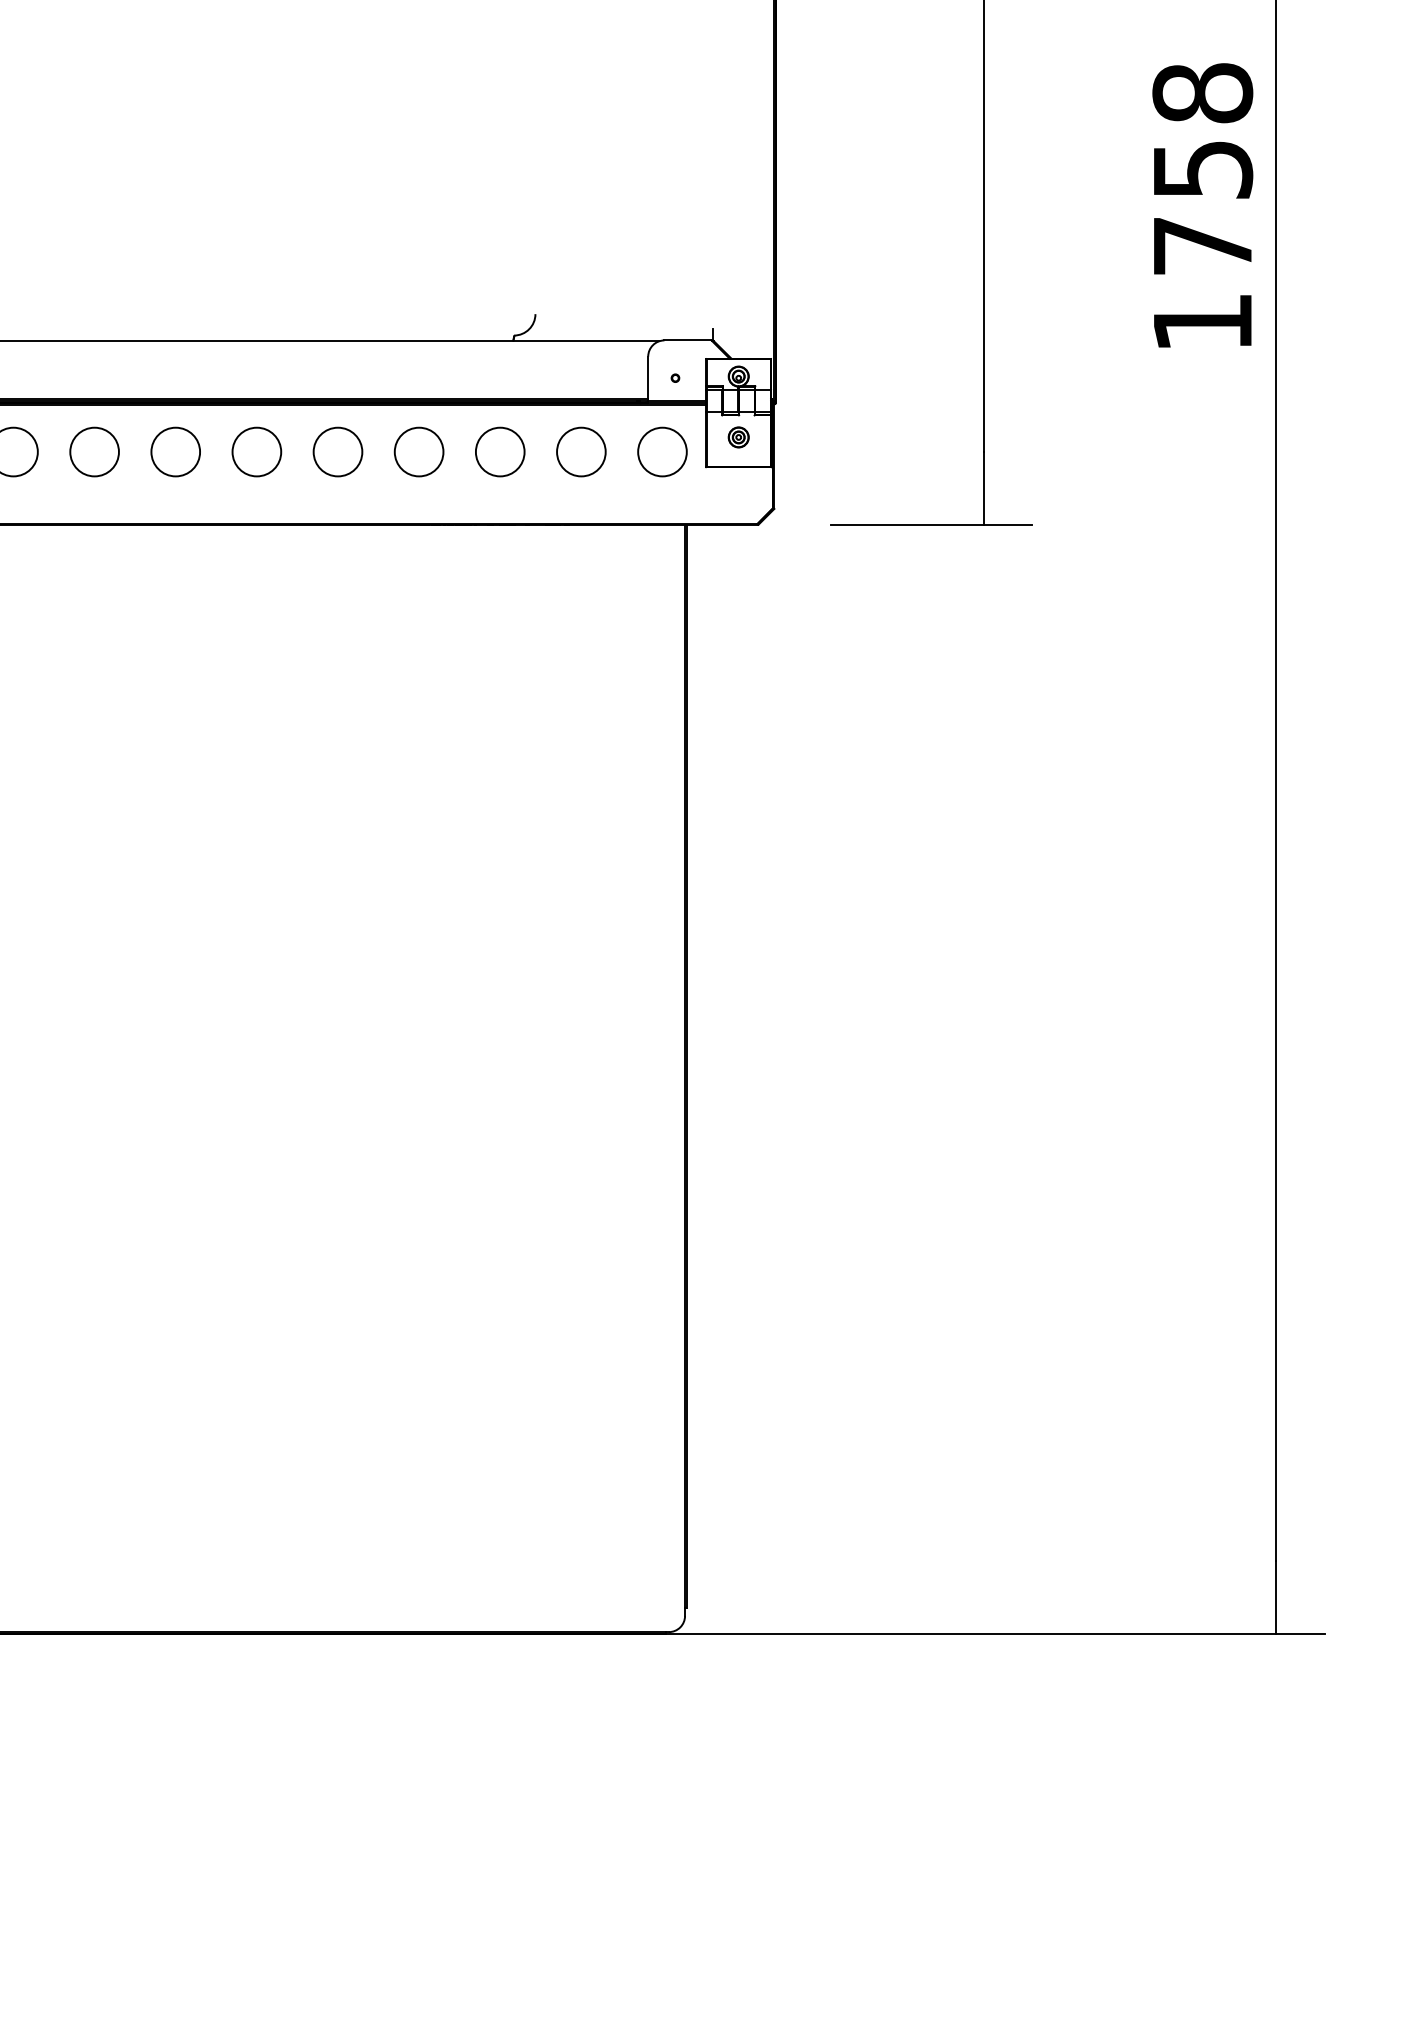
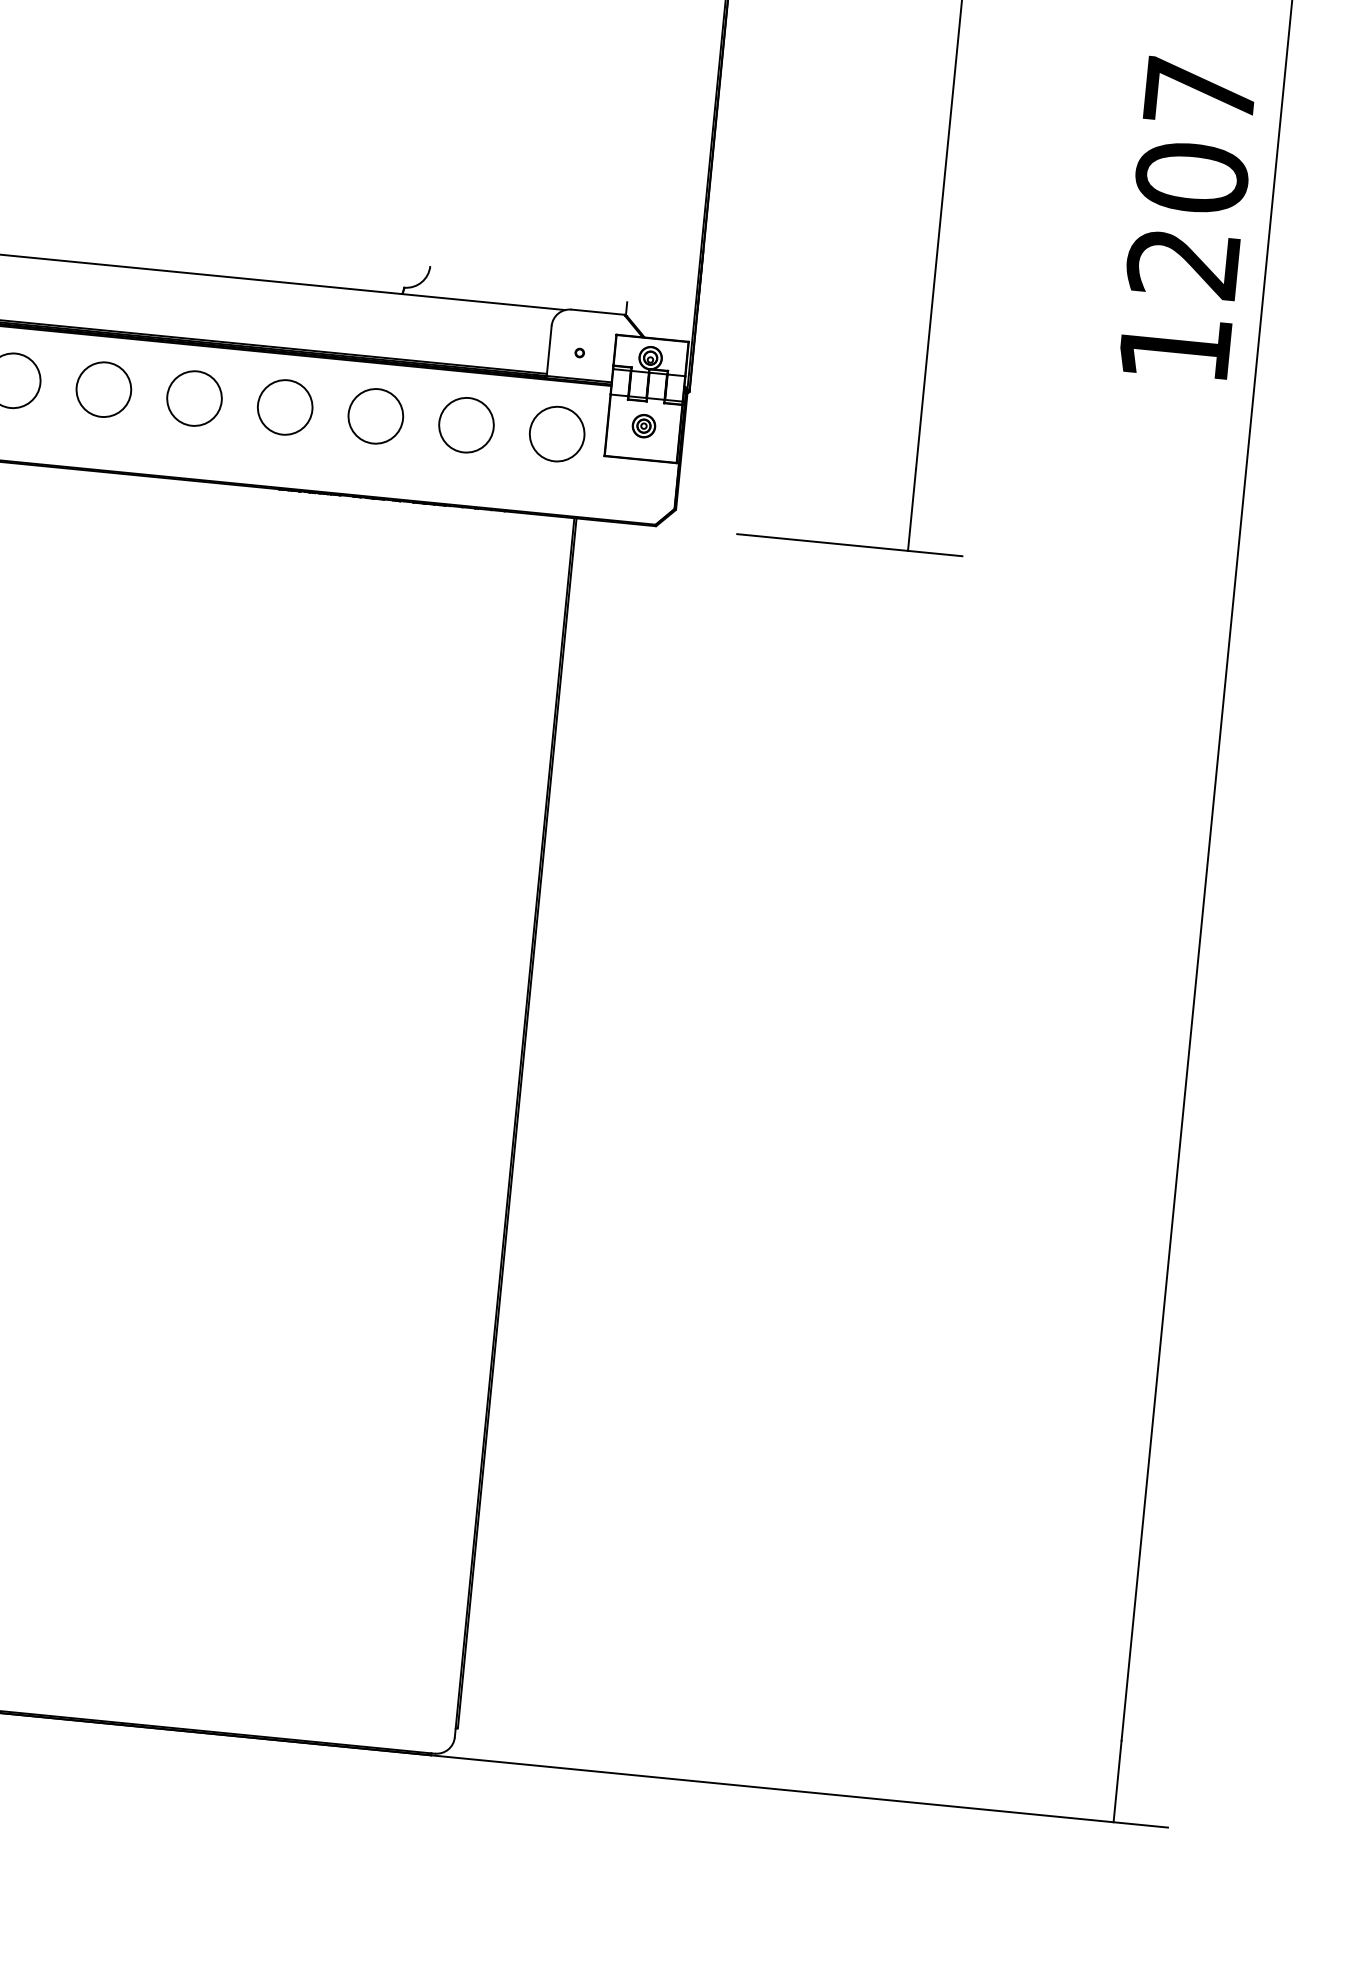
text: (1202, 169) -> (1191, 177), 1758 -> 1207

